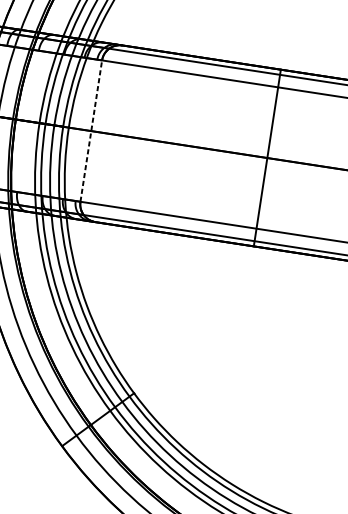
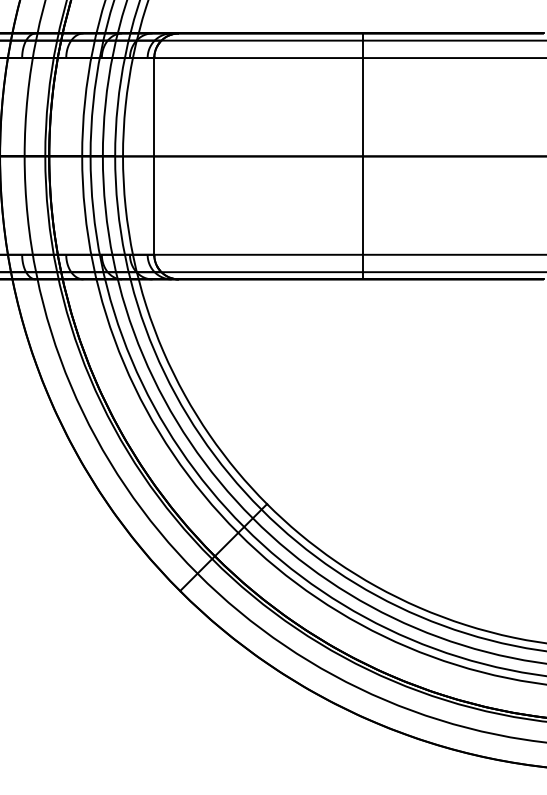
line: (91, 130) -> (154, 155), dashed -> solid
line: (267, 158) -> (363, 156), moved

